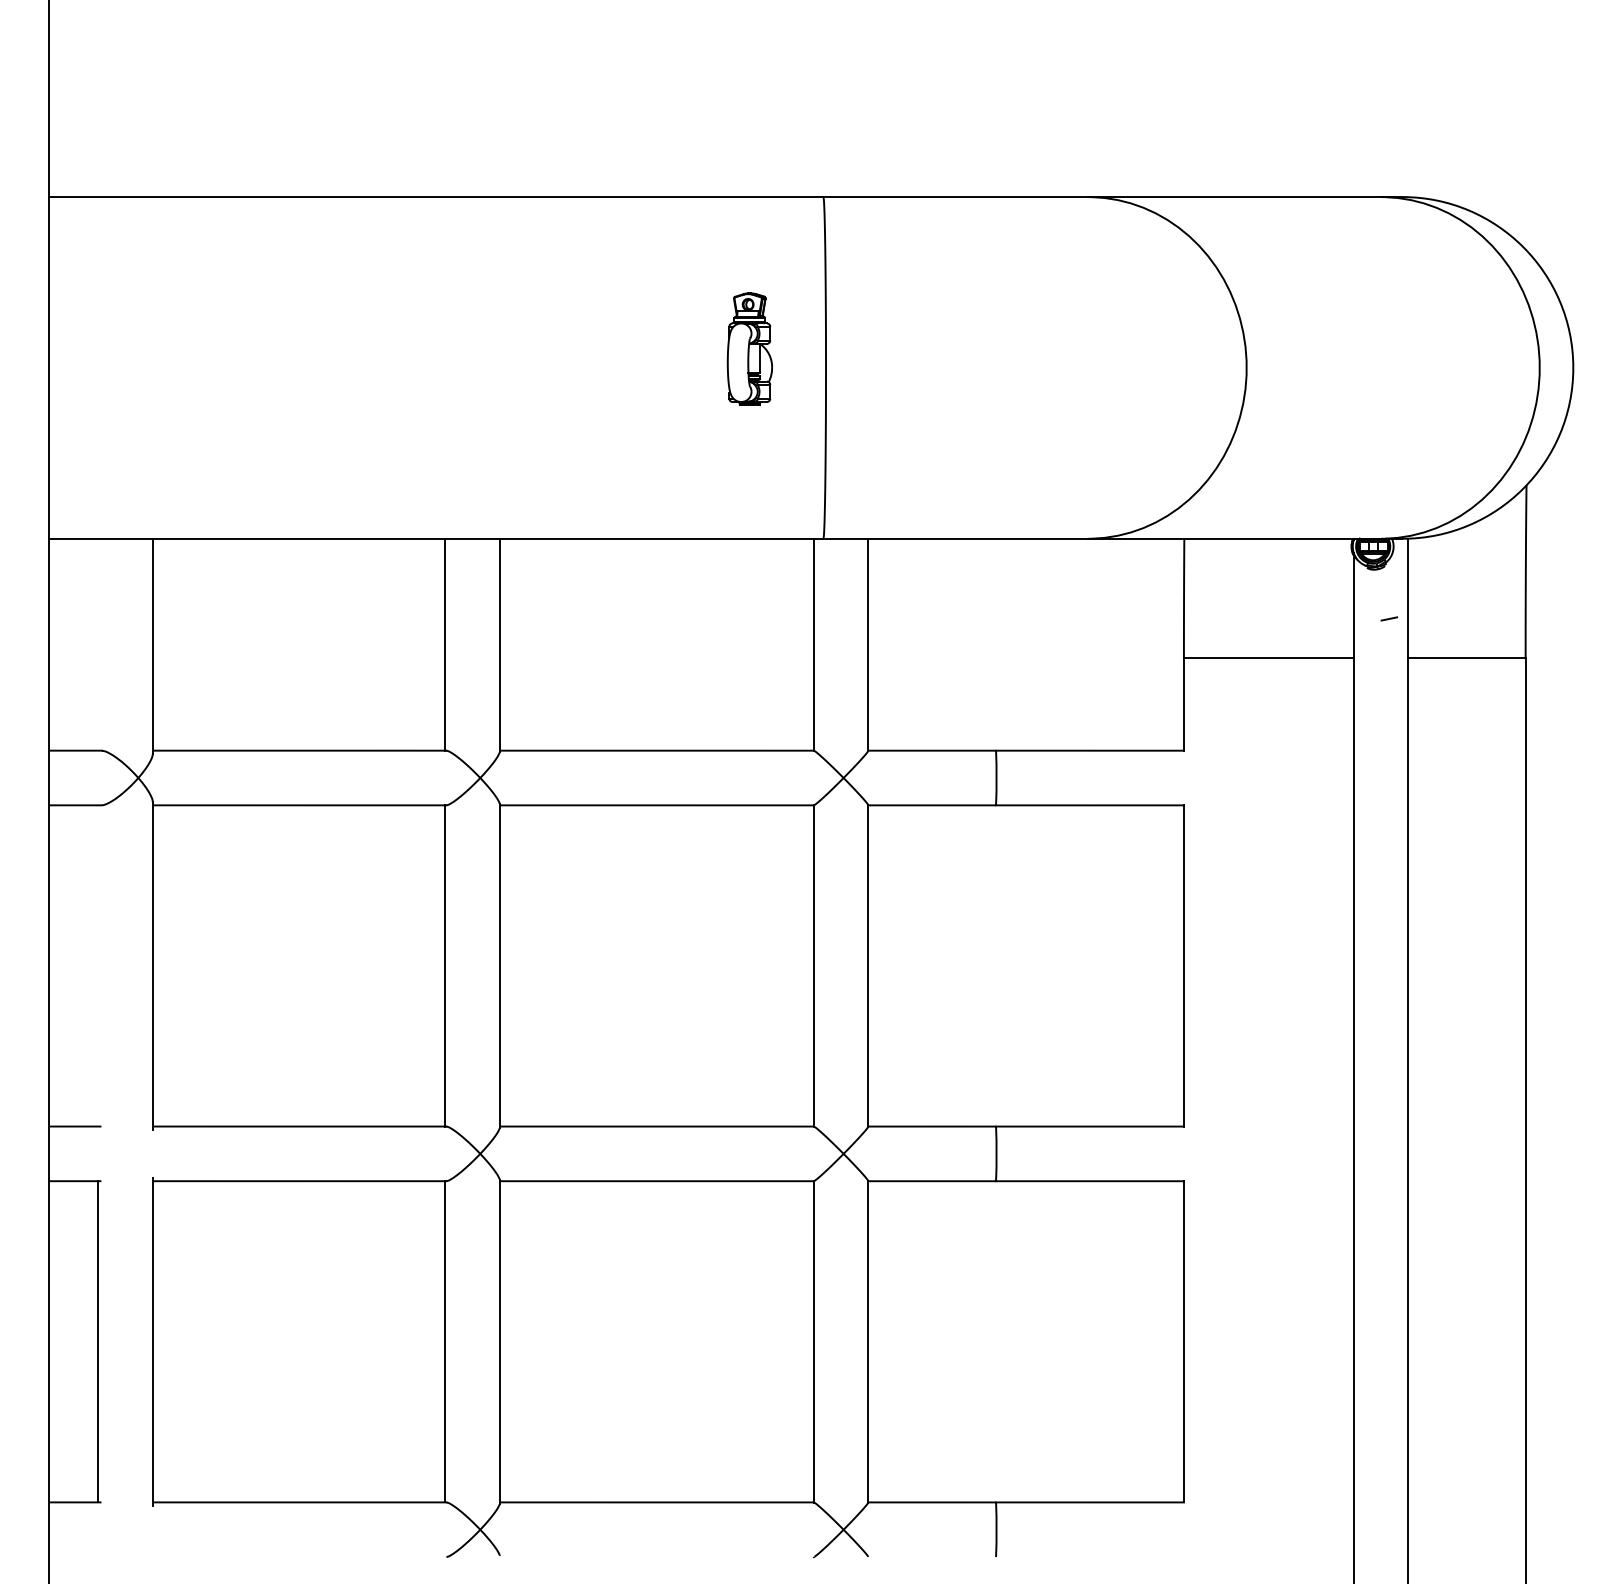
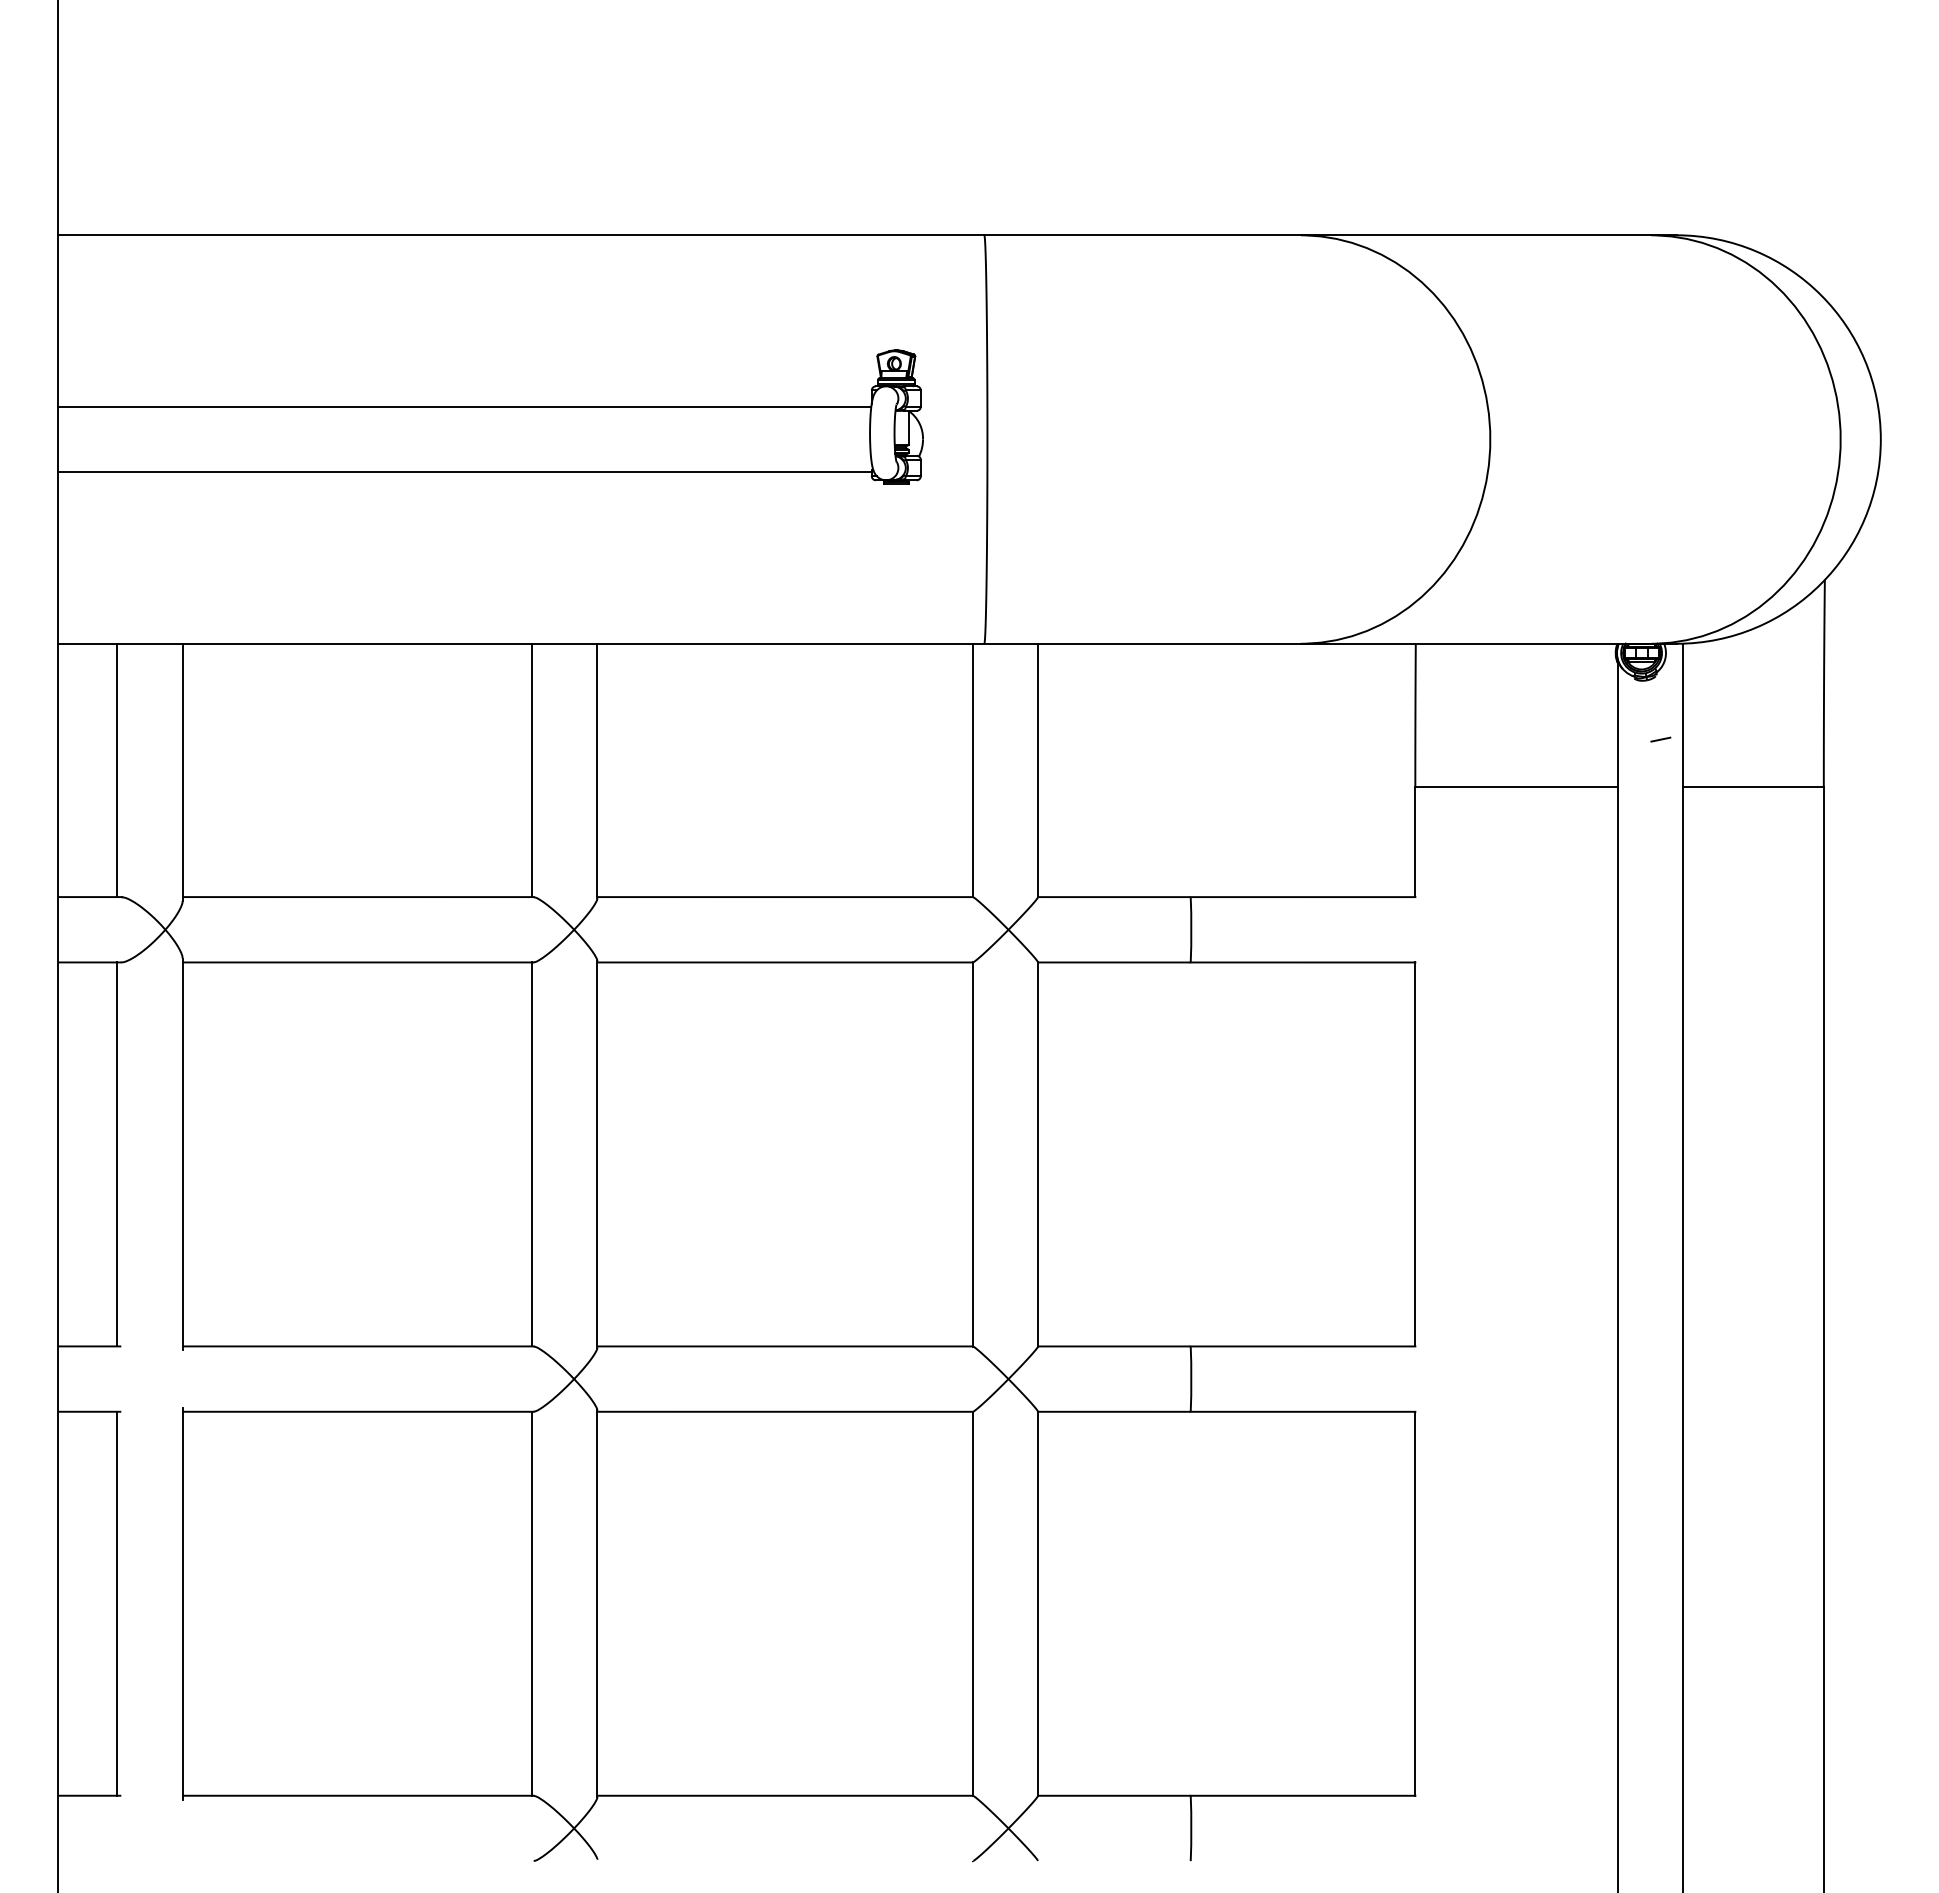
line: (388, 340) -> (464, 406), added
line: (388, 395) -> (464, 472), added
line: (98, 644) -> (117, 770), added
line: (98, 965) -> (117, 1154), added

